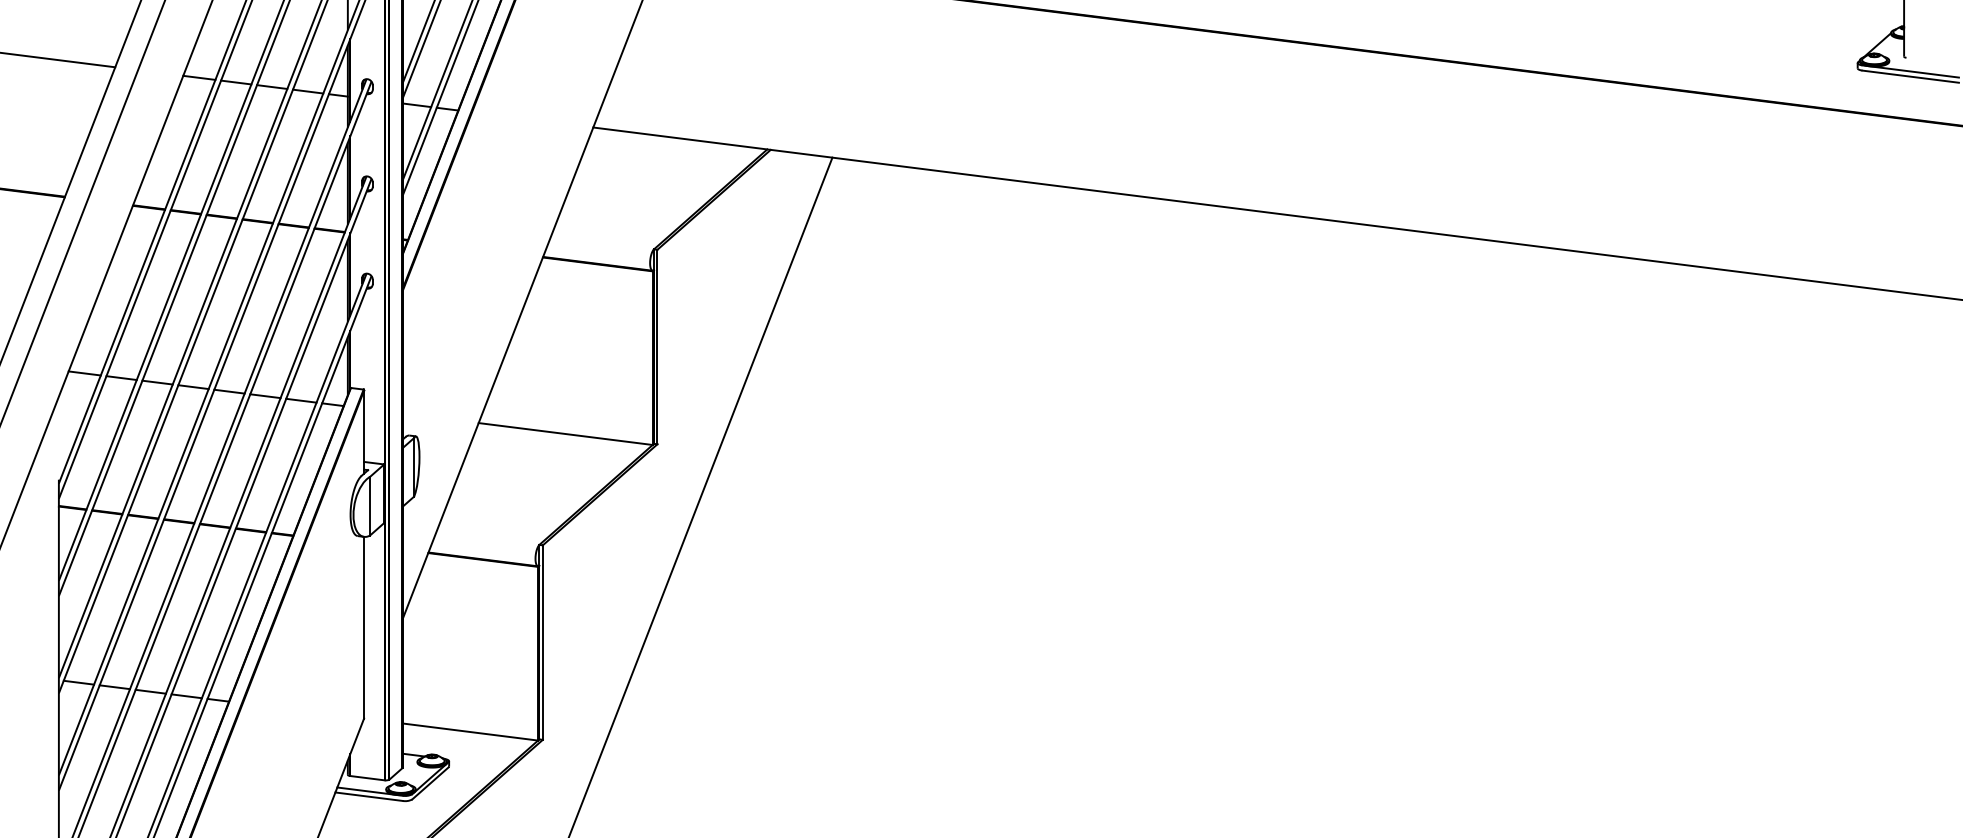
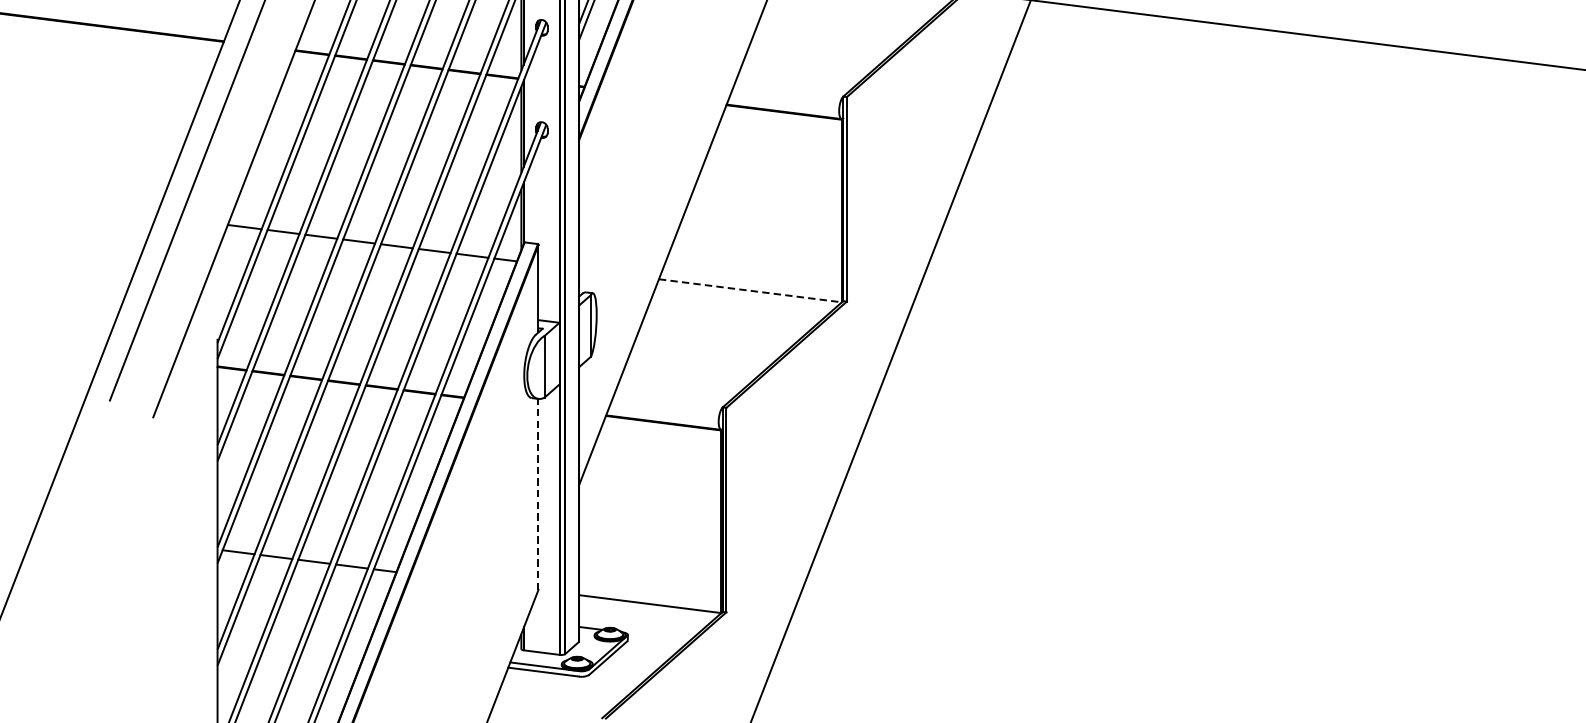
line: (565, 434) -> (750, 291), solid -> dashed
line: (364, 627) -> (538, 494), solid -> dashed

